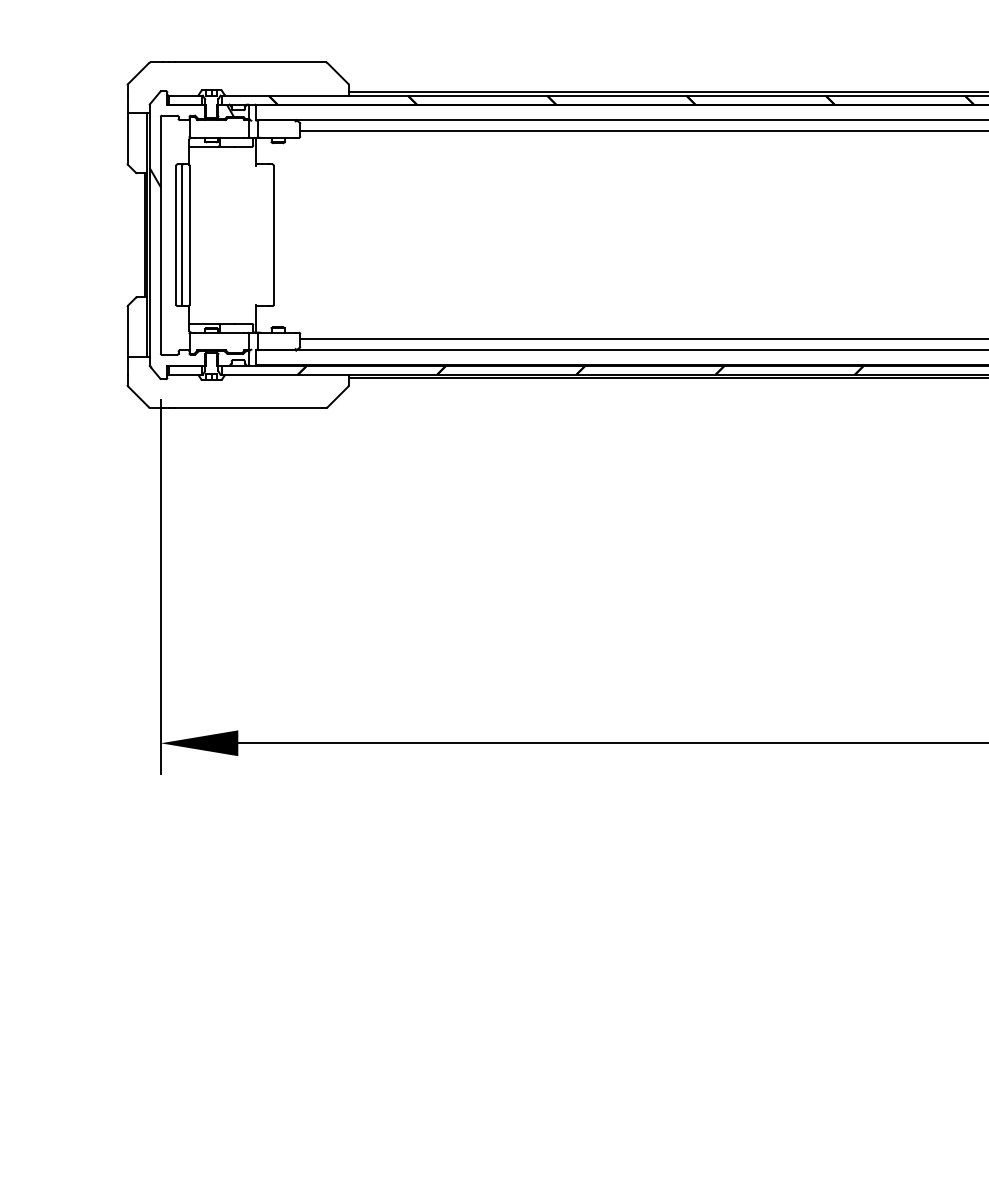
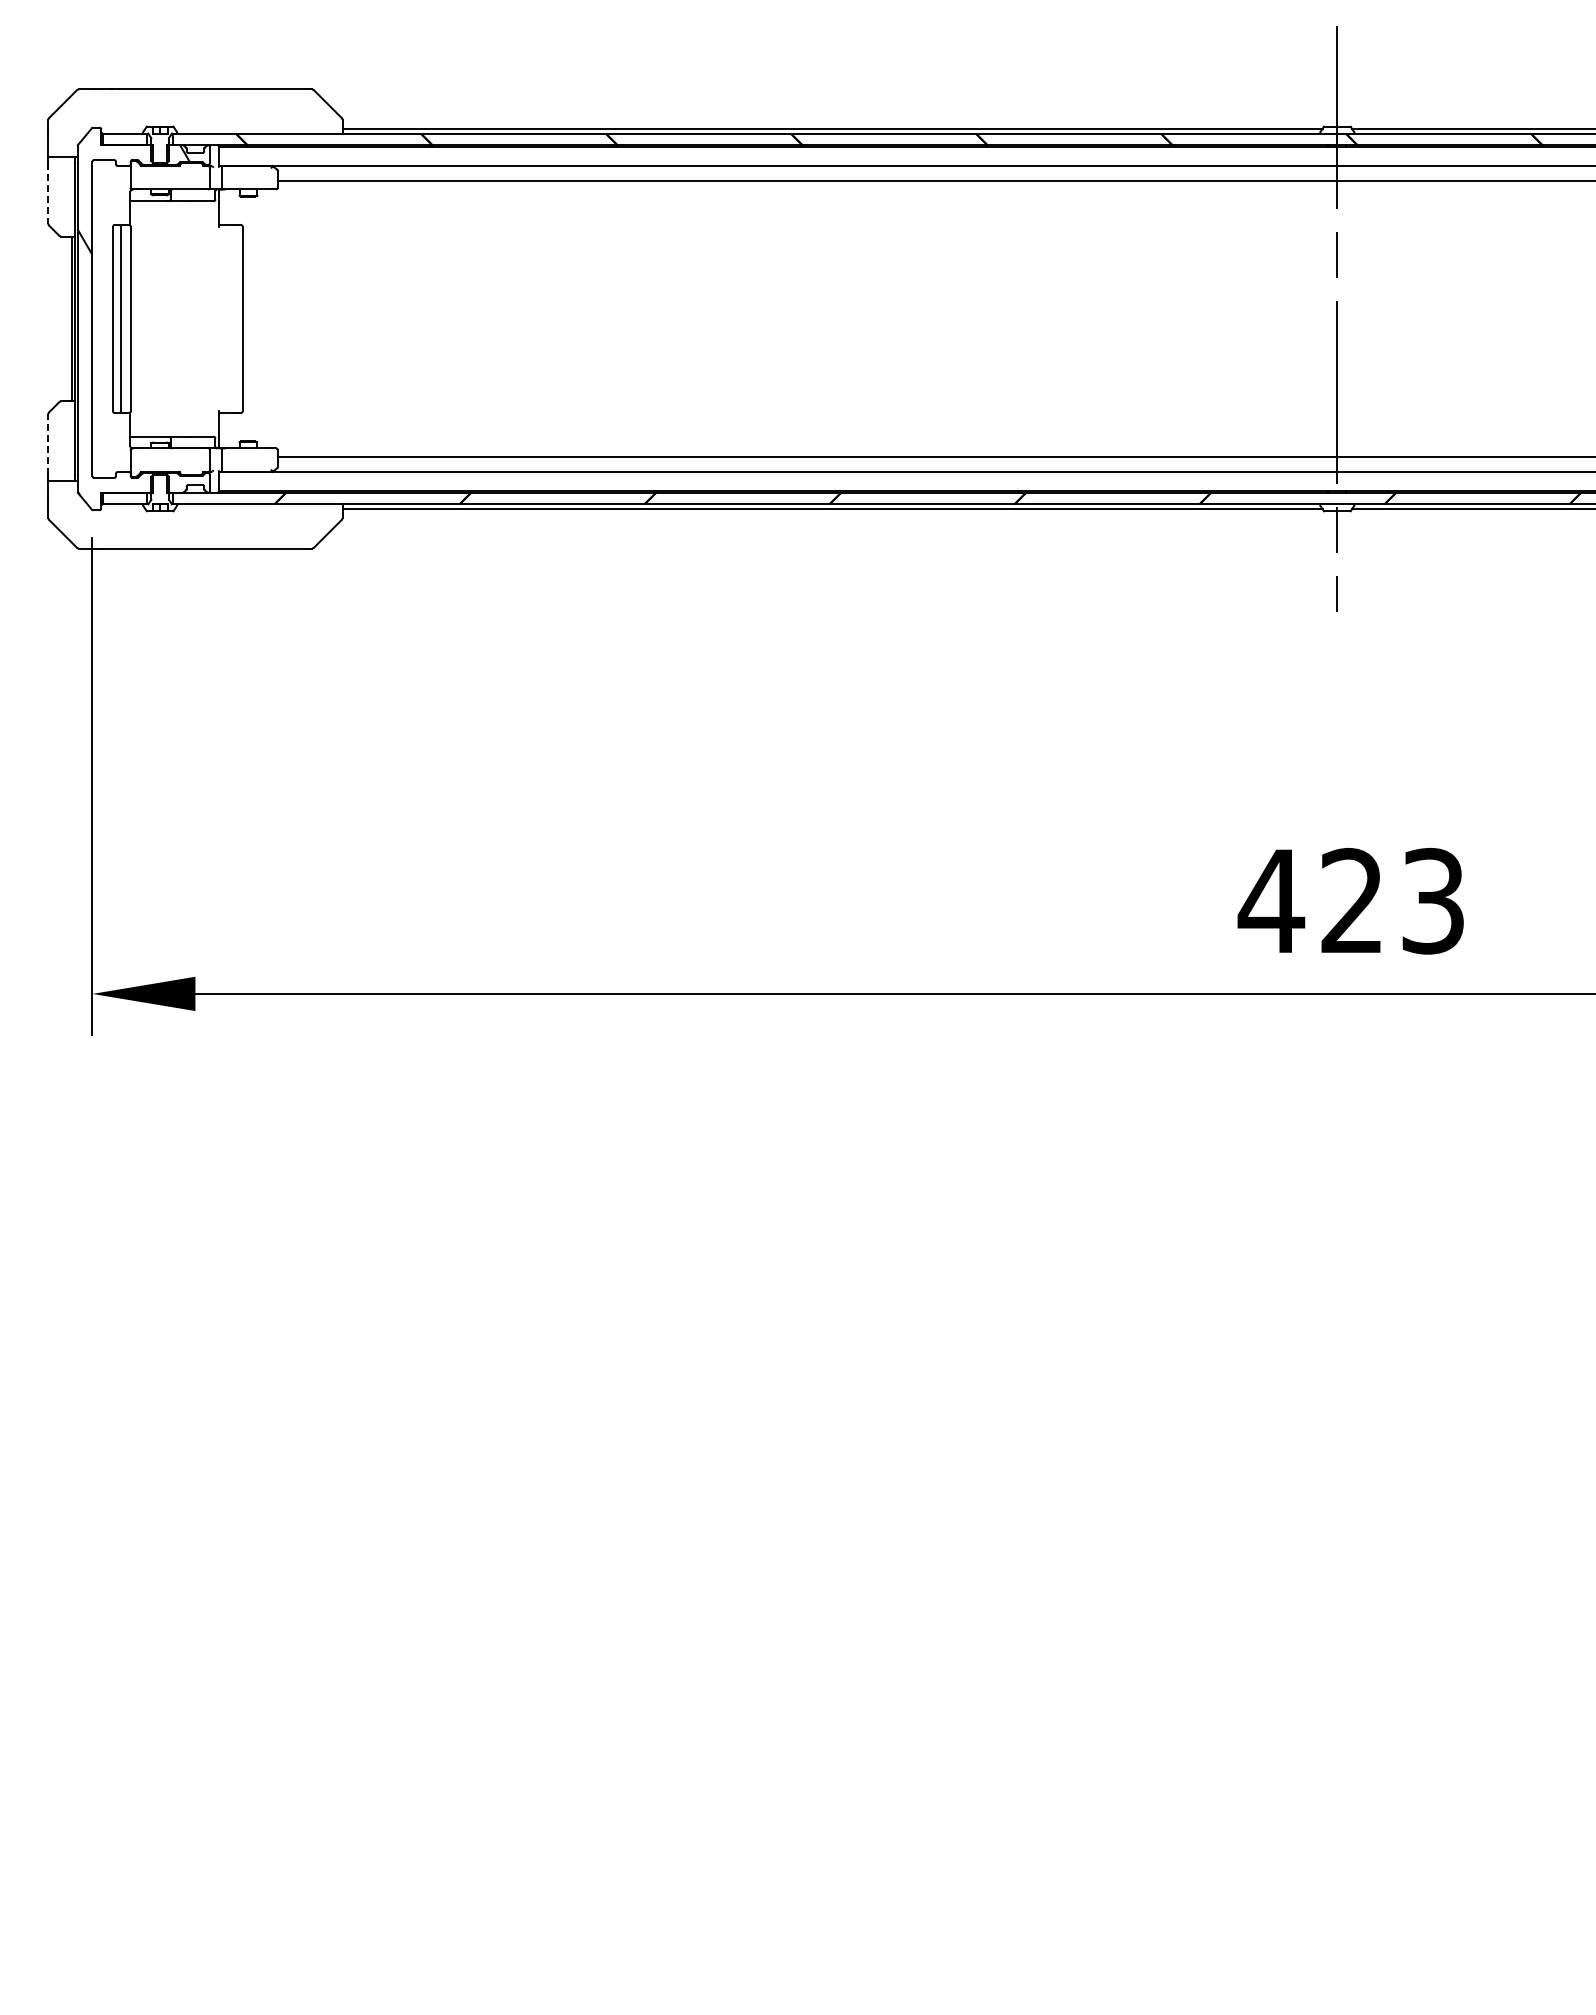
line: (127, 140) -> (48, 193), solid -> dashed
line: (127, 329) -> (48, 444), solid -> dashed

